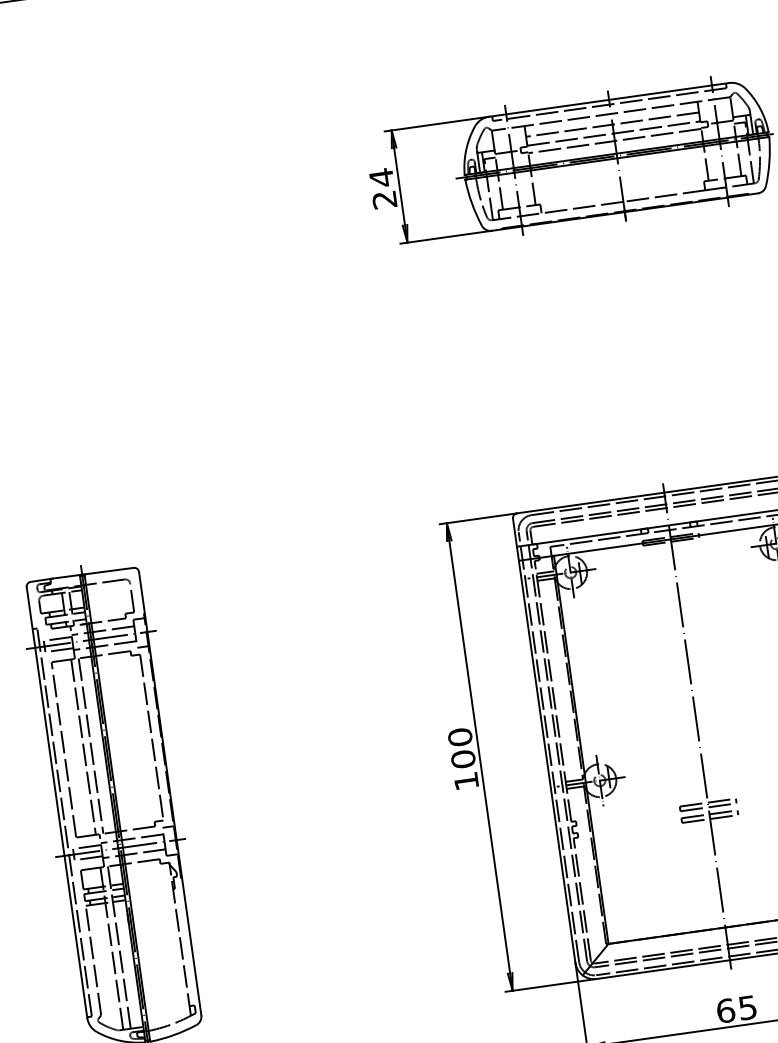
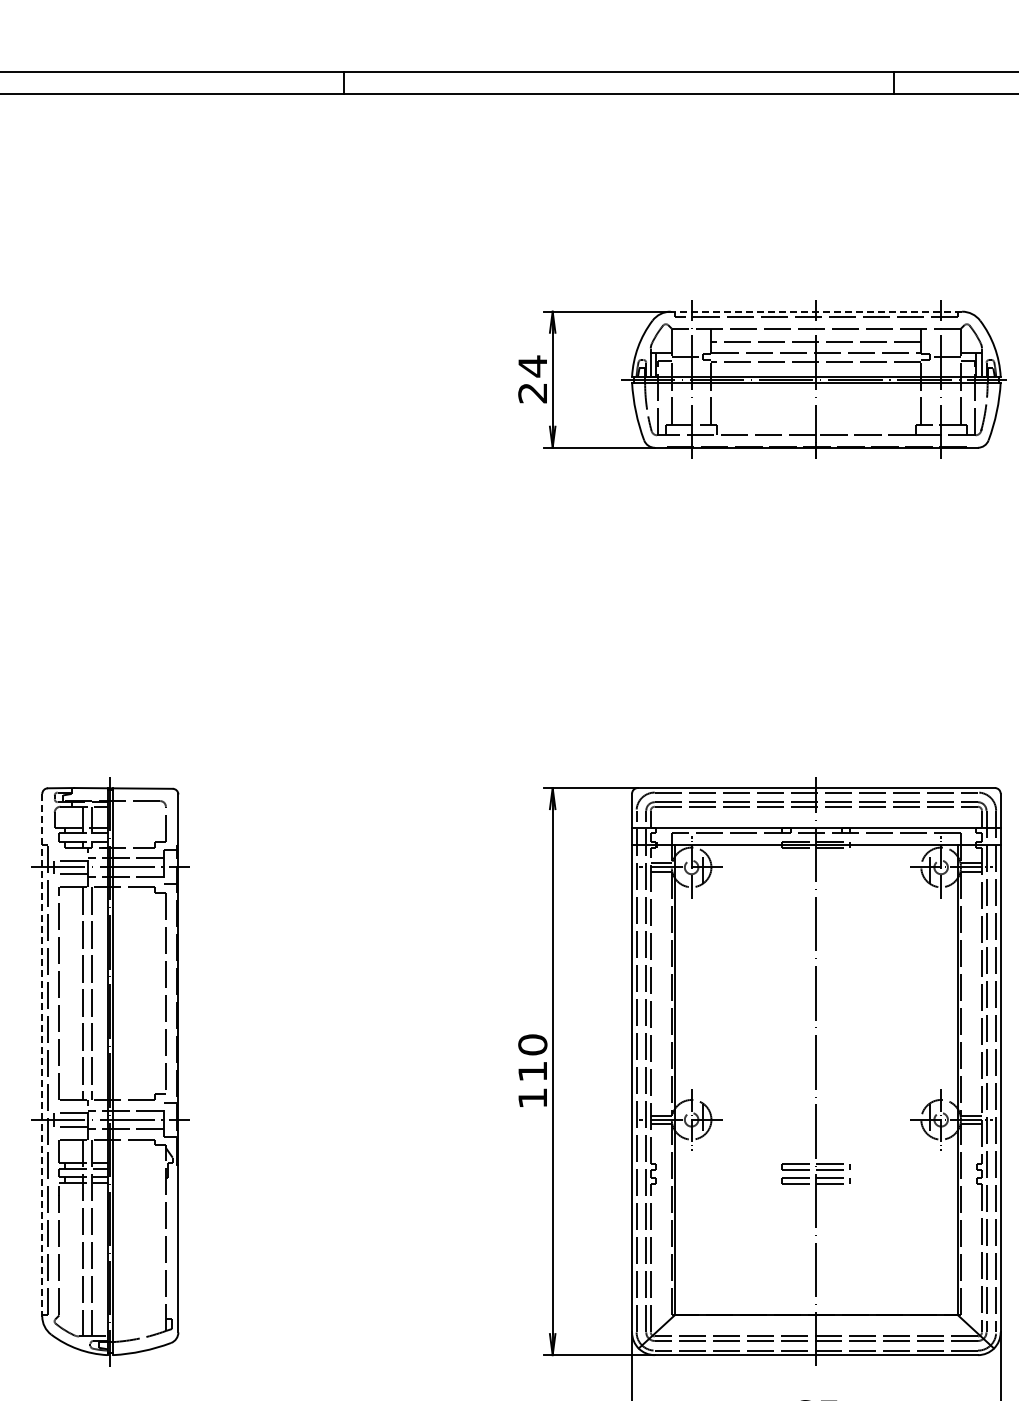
line: (609, 99) -> (816, 311), solid -> dashed
text: (463, 759) -> (532, 1071), 100 -> 110
line: (57, 802) -> (42, 1055), solid -> dashed

